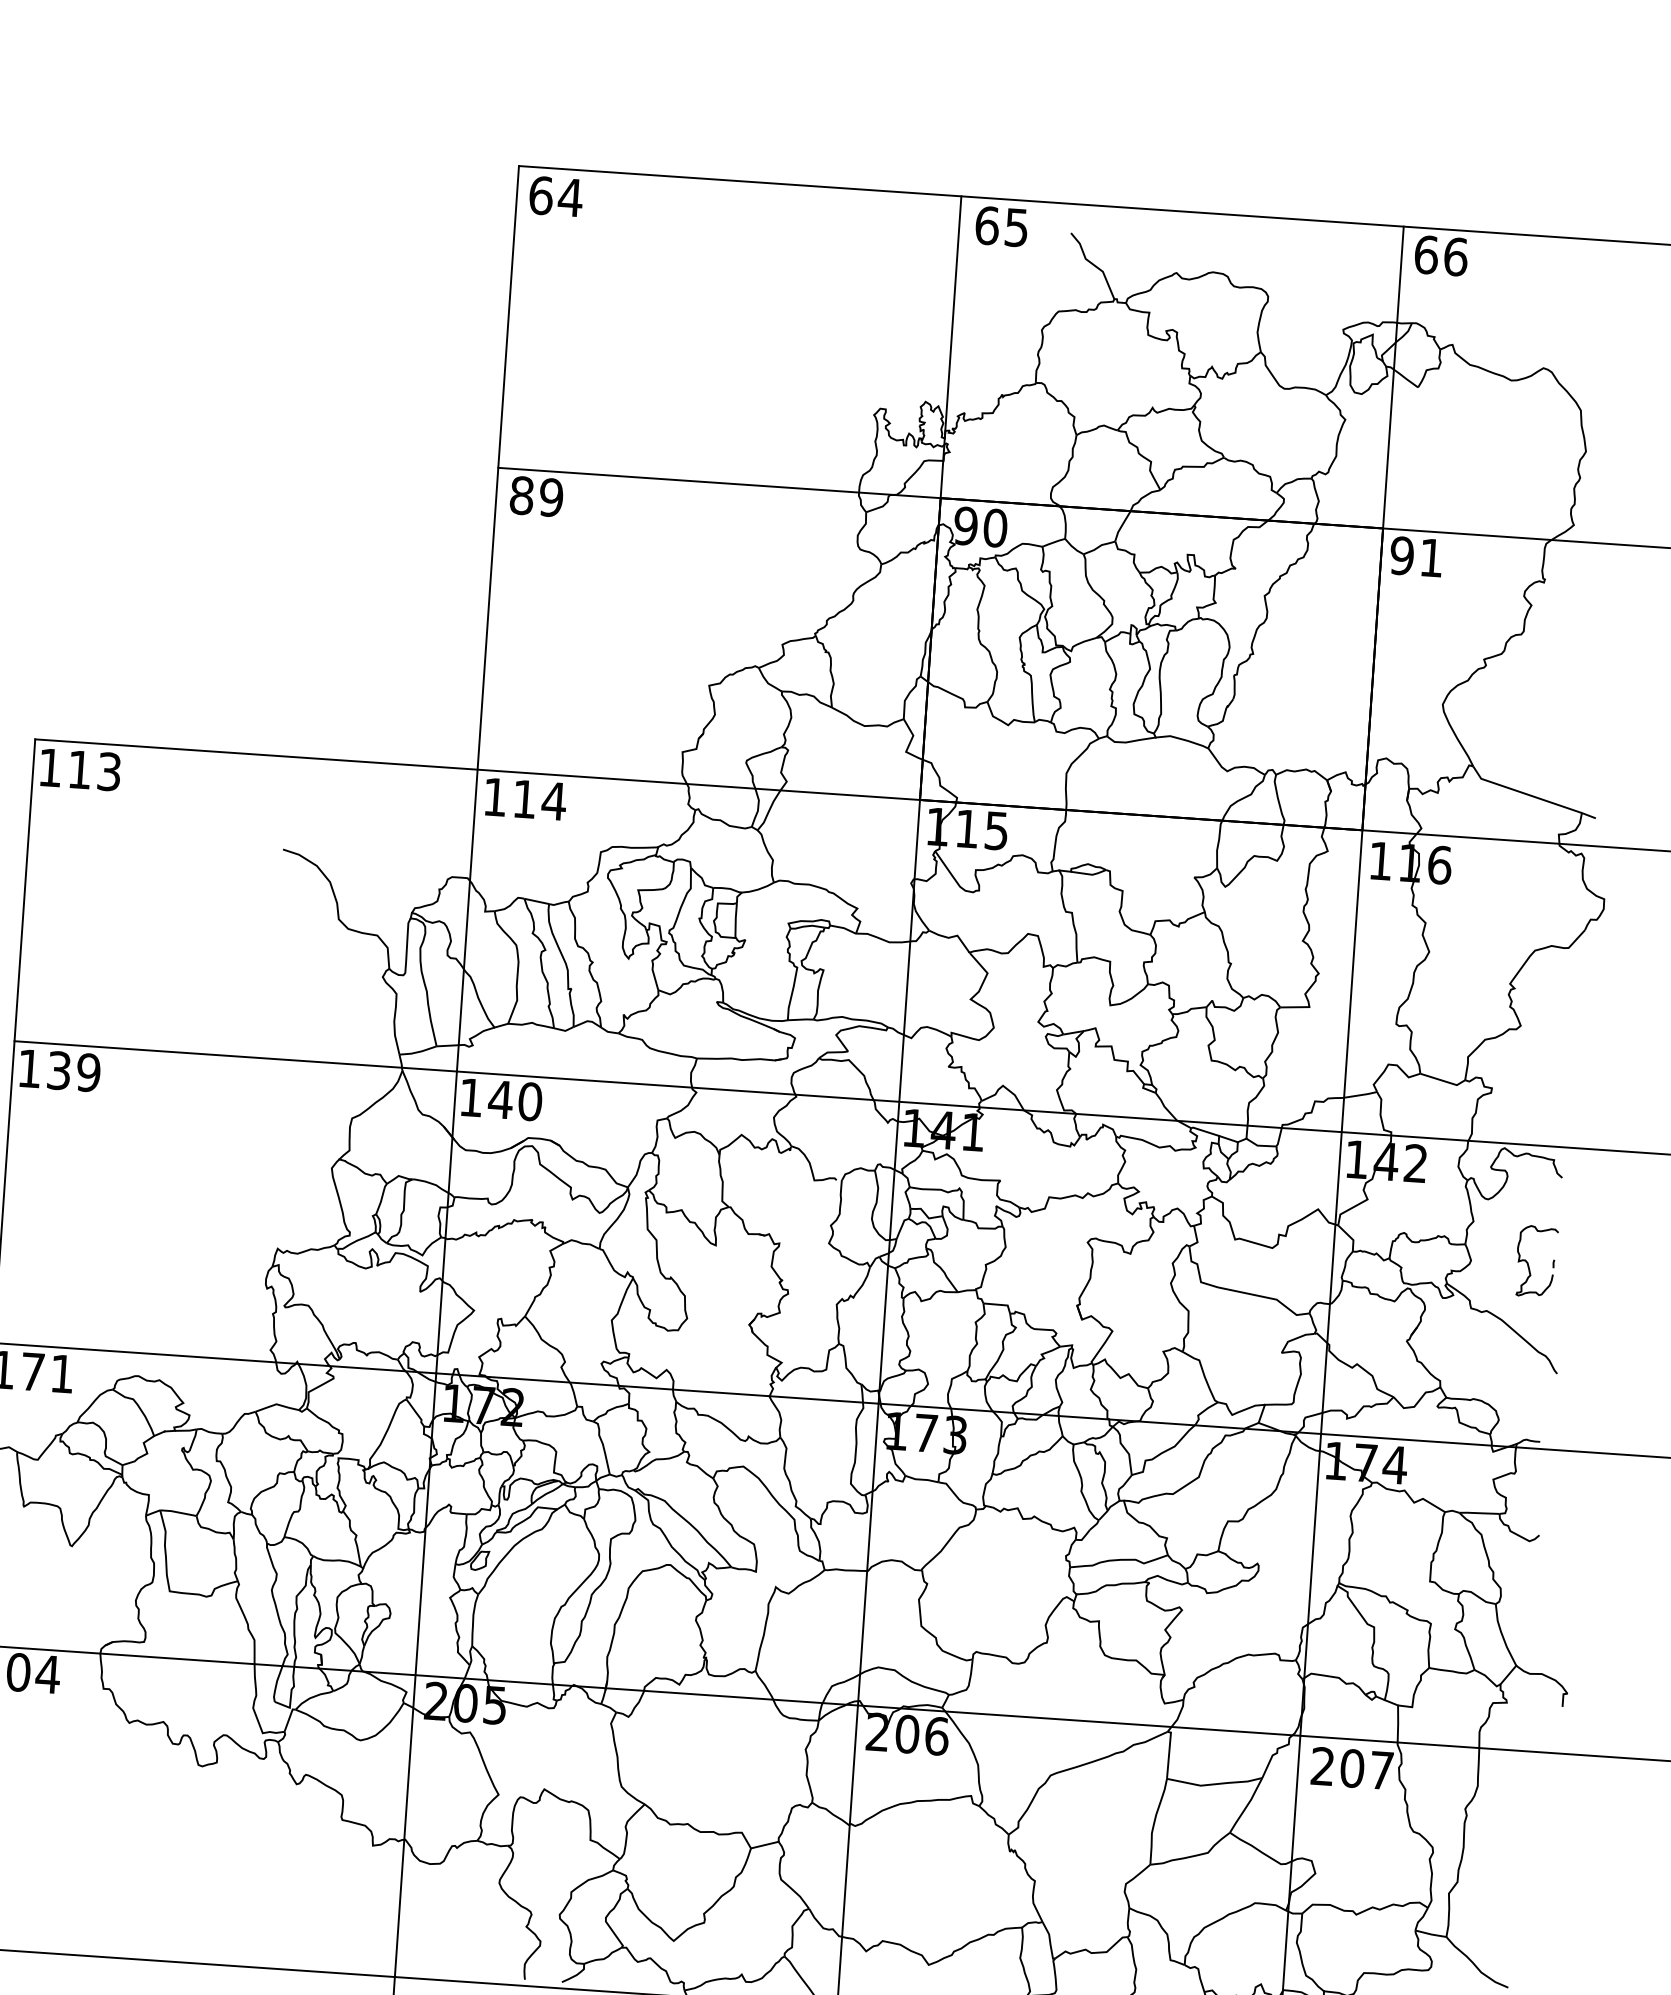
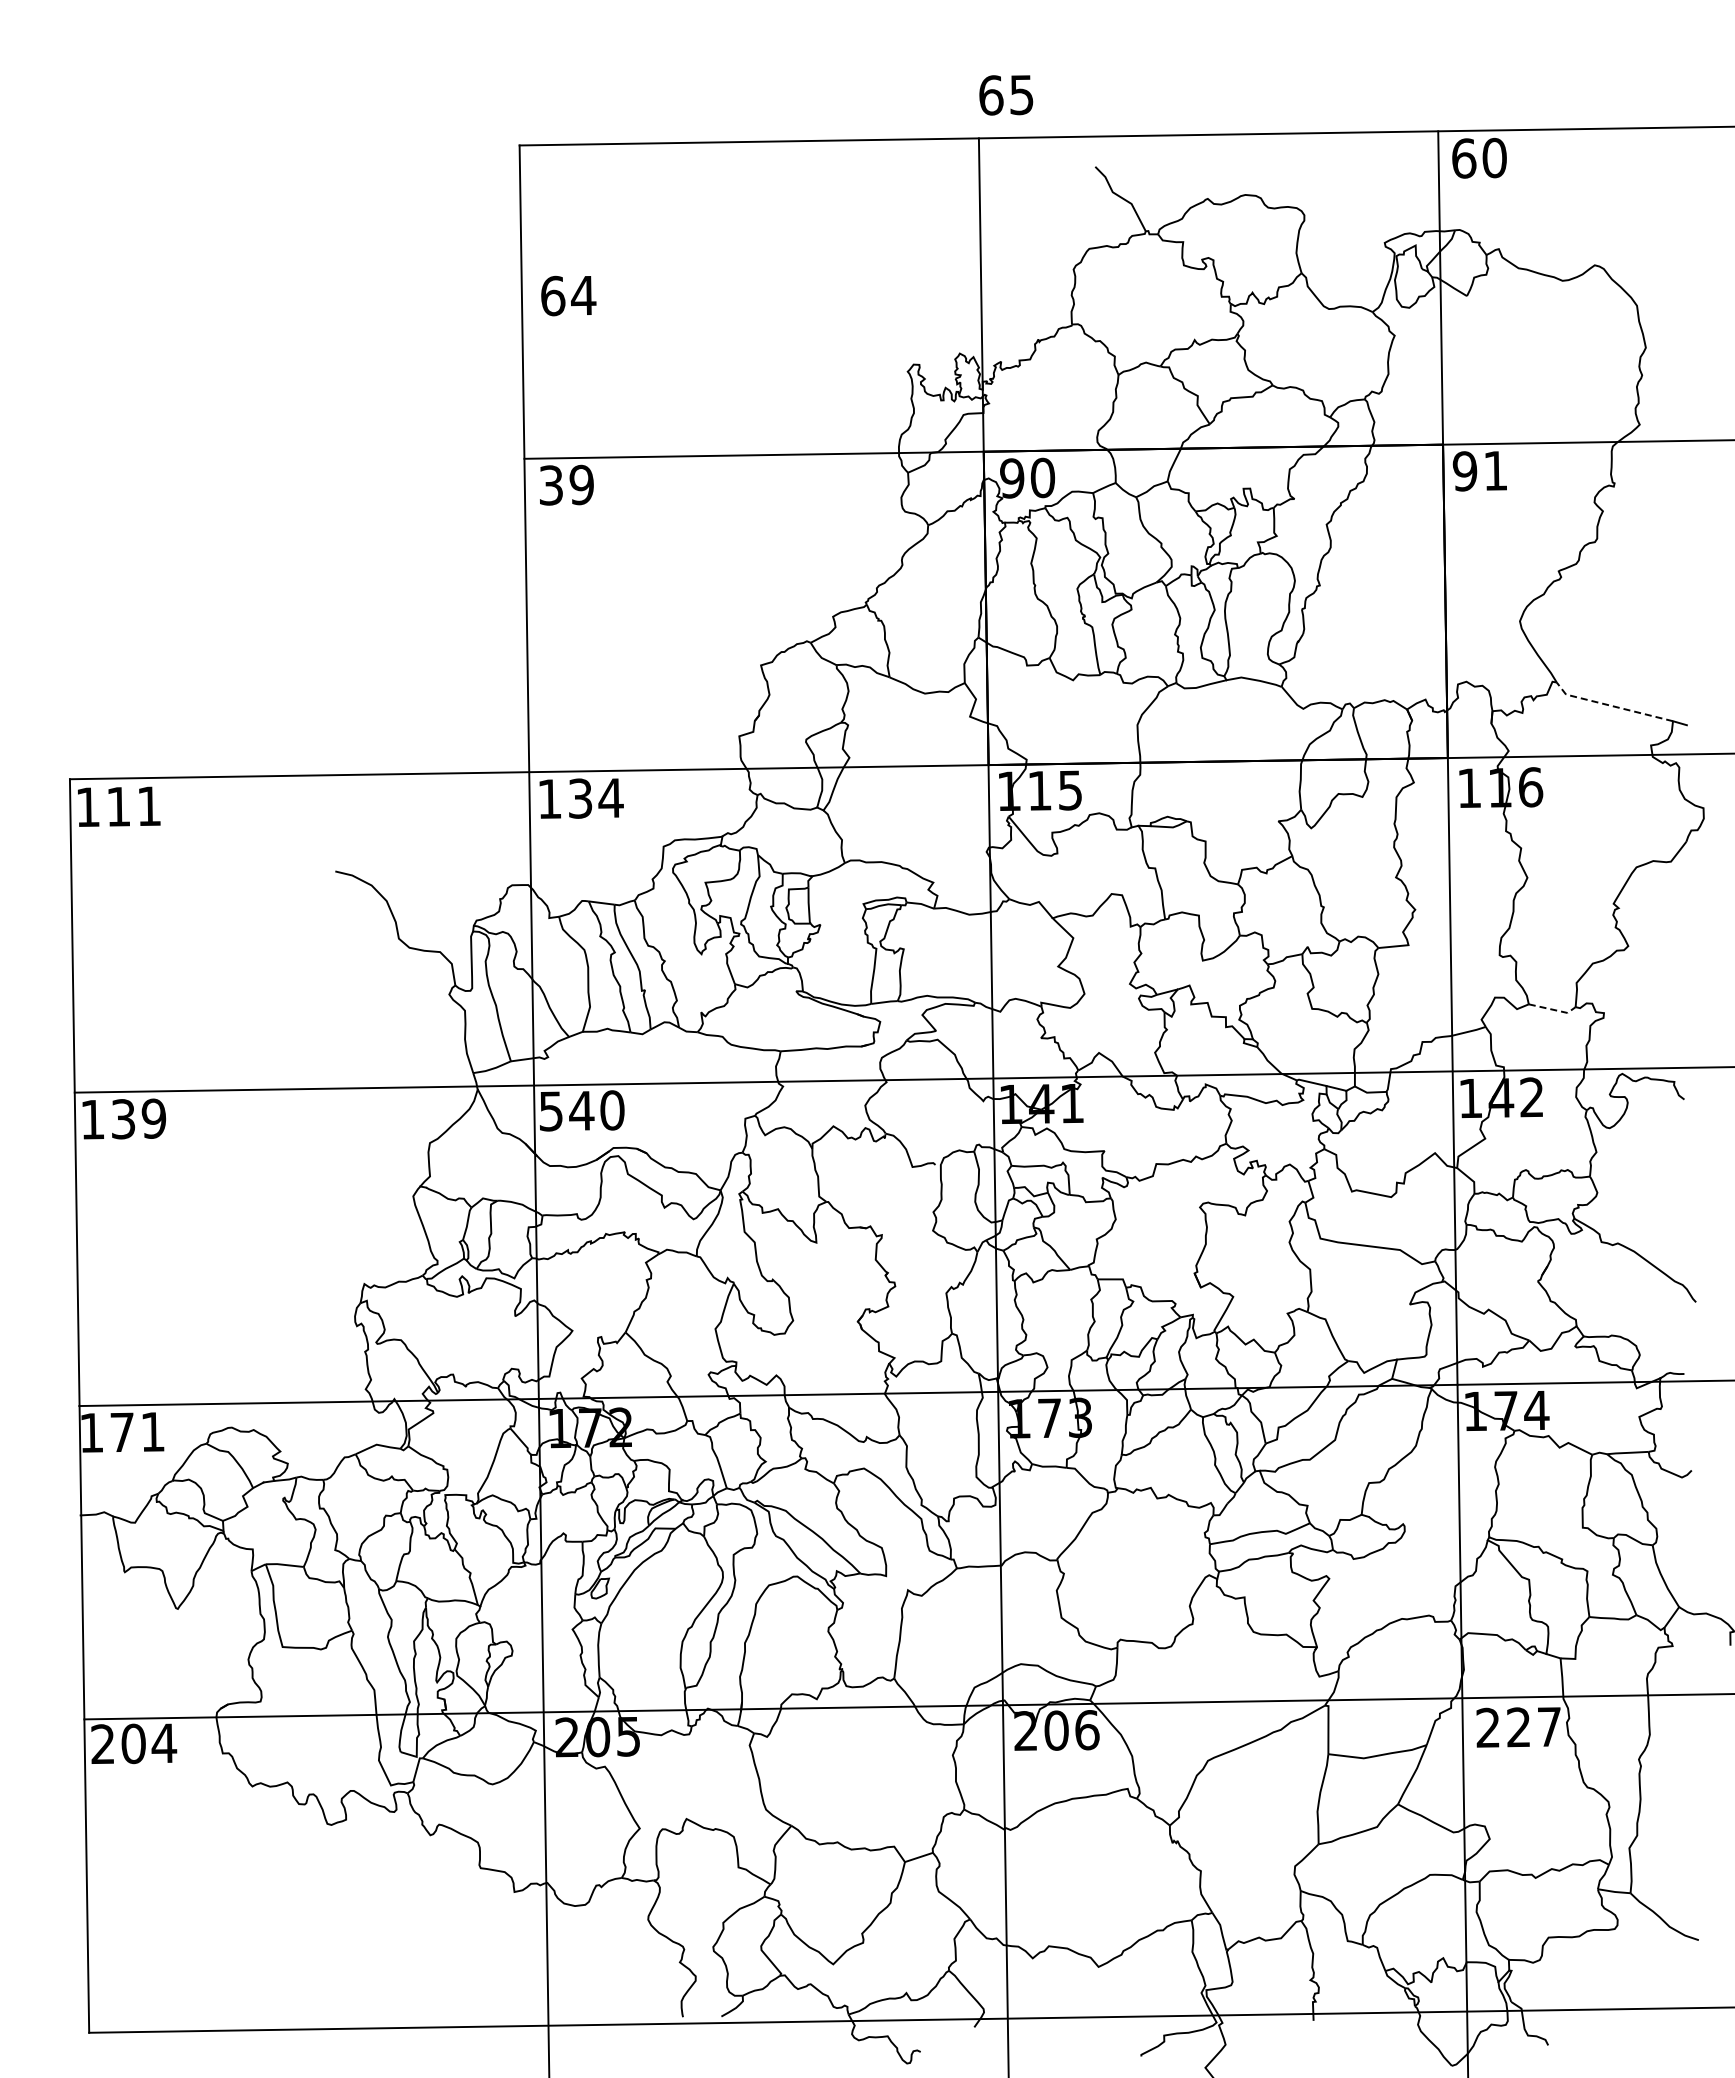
text: (556, 196) -> (568, 295), moved
text: (1001, 226) -> (1006, 95), moved
text: (1455, 256) -> (1494, 157), 66 -> 60
text: (522, 495) -> (551, 485), 89 -> 39
text: (109, 772) -> (149, 806), 113 -> 111
line: (1524, 792) -> (1611, 705), solid -> dashed
text: (524, 799) -> (580, 798), 114 -> 134
line: (1443, 1080) -> (1553, 1009), solid -> dashed
text: (470, 1097) -> (550, 1111), 140 -> 540
part: (1529, 1264) -> (1657, 1191), removed
text: (1352, 1768) -> (1518, 1727), 207 -> 227

